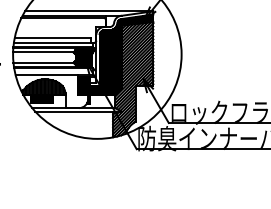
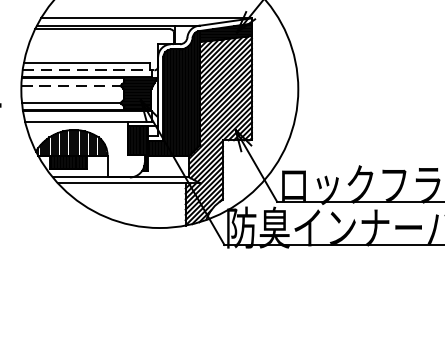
line: (54, 42) -> (89, 69), solid -> dashed
line: (43, 52) -> (71, 86), solid -> dashed

